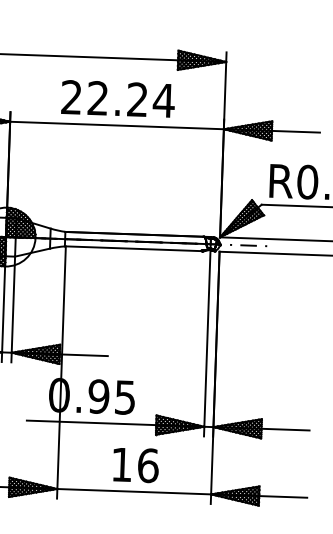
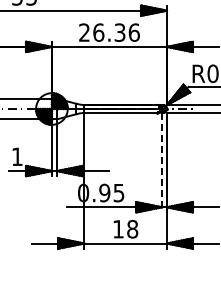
text: (131, 99) -> (116, 32), 22.24 -> 26.36
line: (208, 343) -> (162, 162), solid -> dashed
text: (147, 466) -> (132, 229), 16 -> 18

